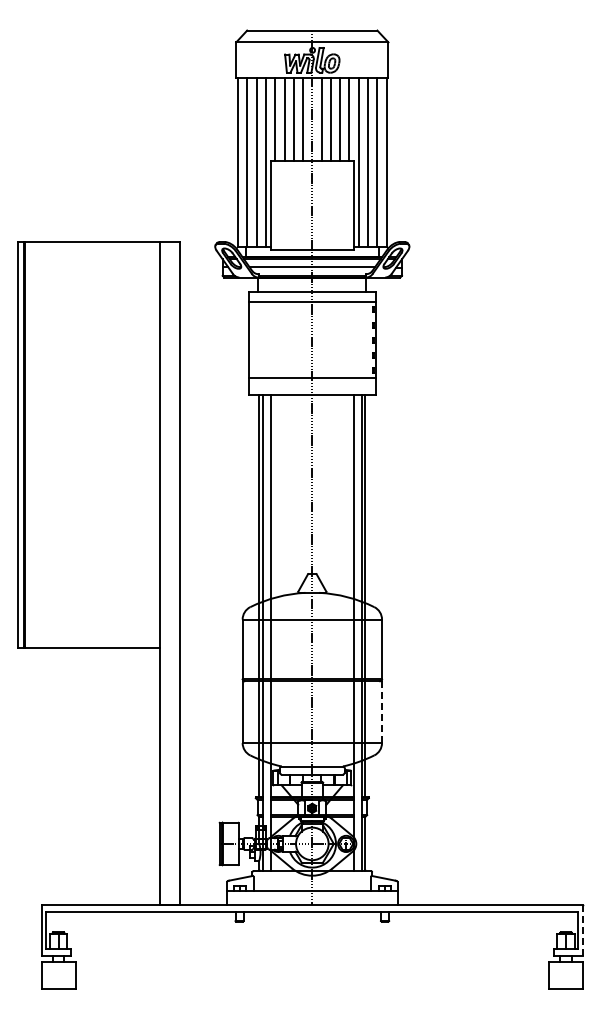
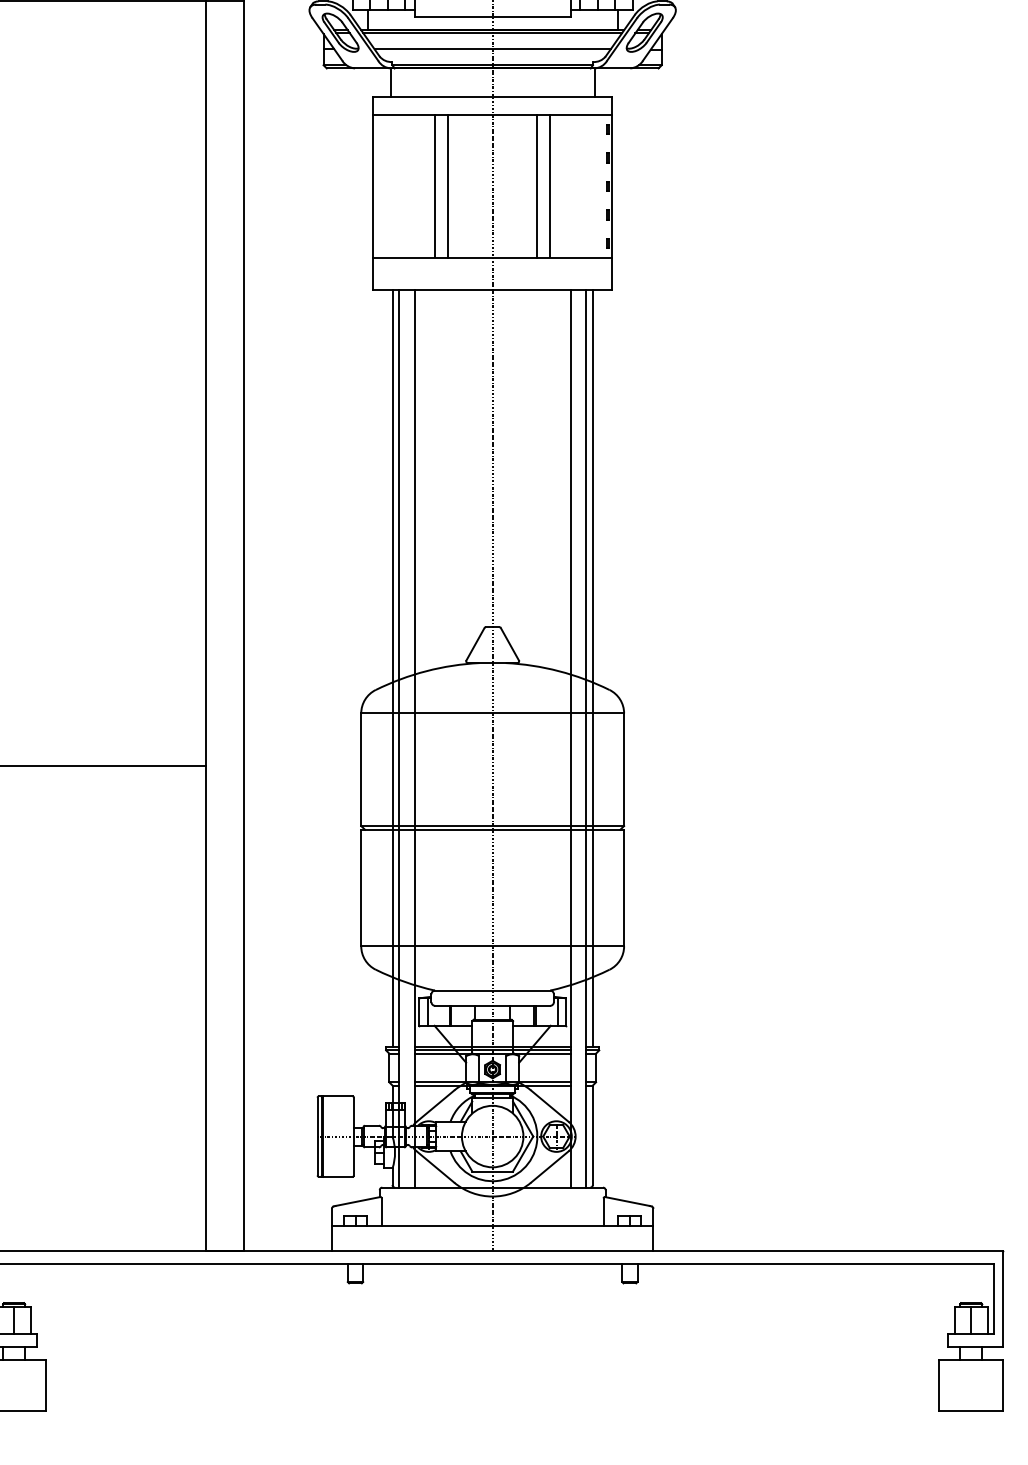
line: (281, 339) -> (434, 185), added
line: (288, 339) -> (447, 185), added
line: (336, 339) -> (538, 185), added
line: (342, 339) -> (549, 185), added
line: (382, 712) -> (625, 888), dashed -> solid
line: (582, 930) -> (1002, 1299), dashed -> solid

